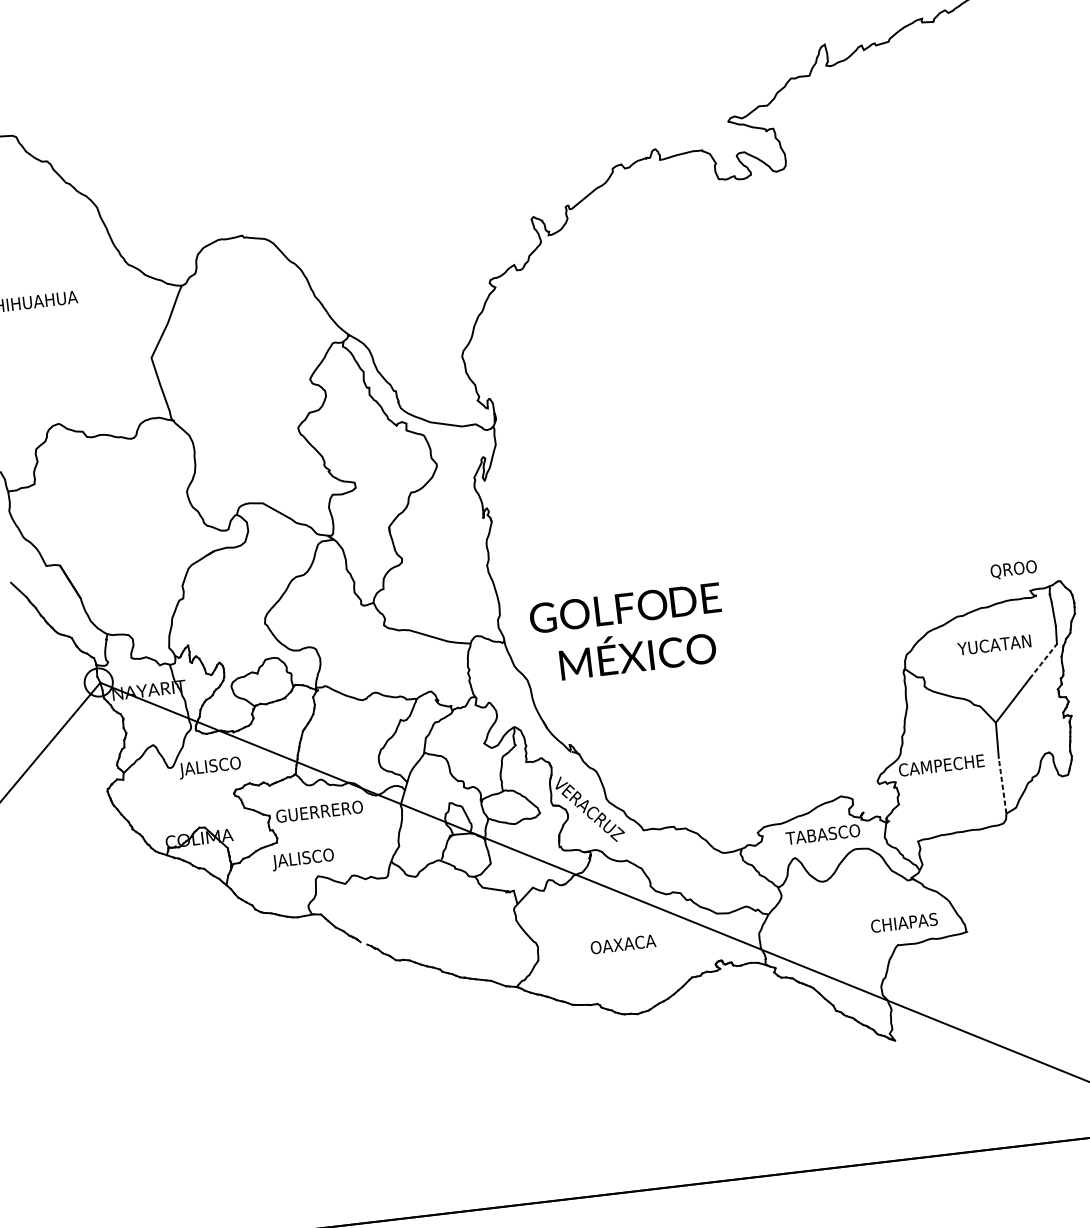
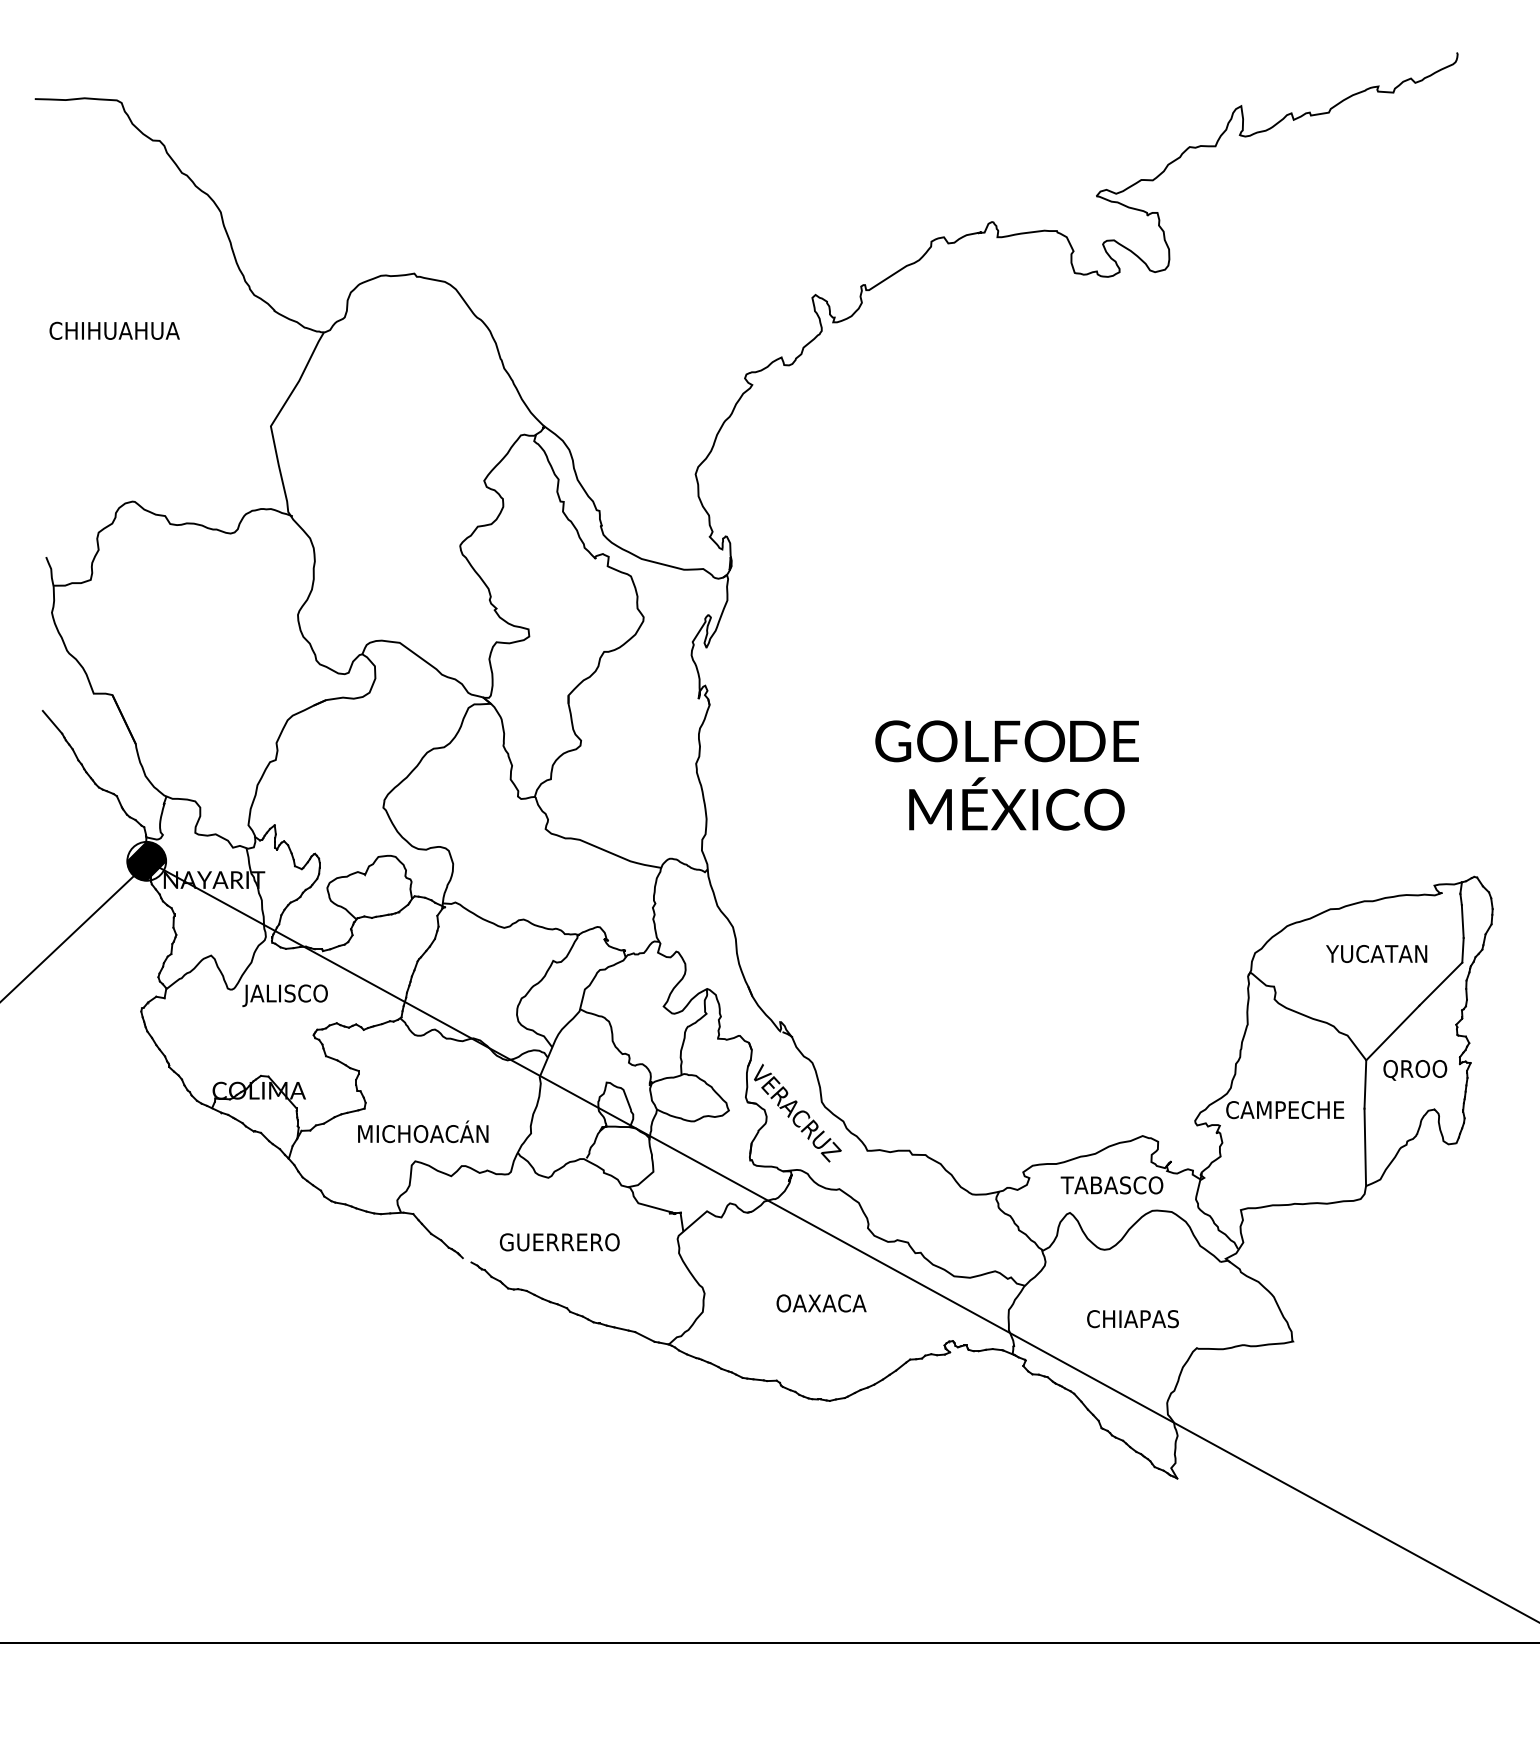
text: (1014, 570) -> (1415, 1070), moved
text: (627, 632) -> (1006, 775), moved
line: (1043, 660) -> (1441, 983), dashed -> solid
hatch: (98, 681) -> (146, 860), added
line: (1002, 785) -> (1365, 1147), dashed -> solid
text: (319, 811) -> (559, 1242), moved
text: (320, 855) -> (421, 1133), JALISCO -> MICHOACÁN
text: (904, 923) -> (1132, 1319), moved

